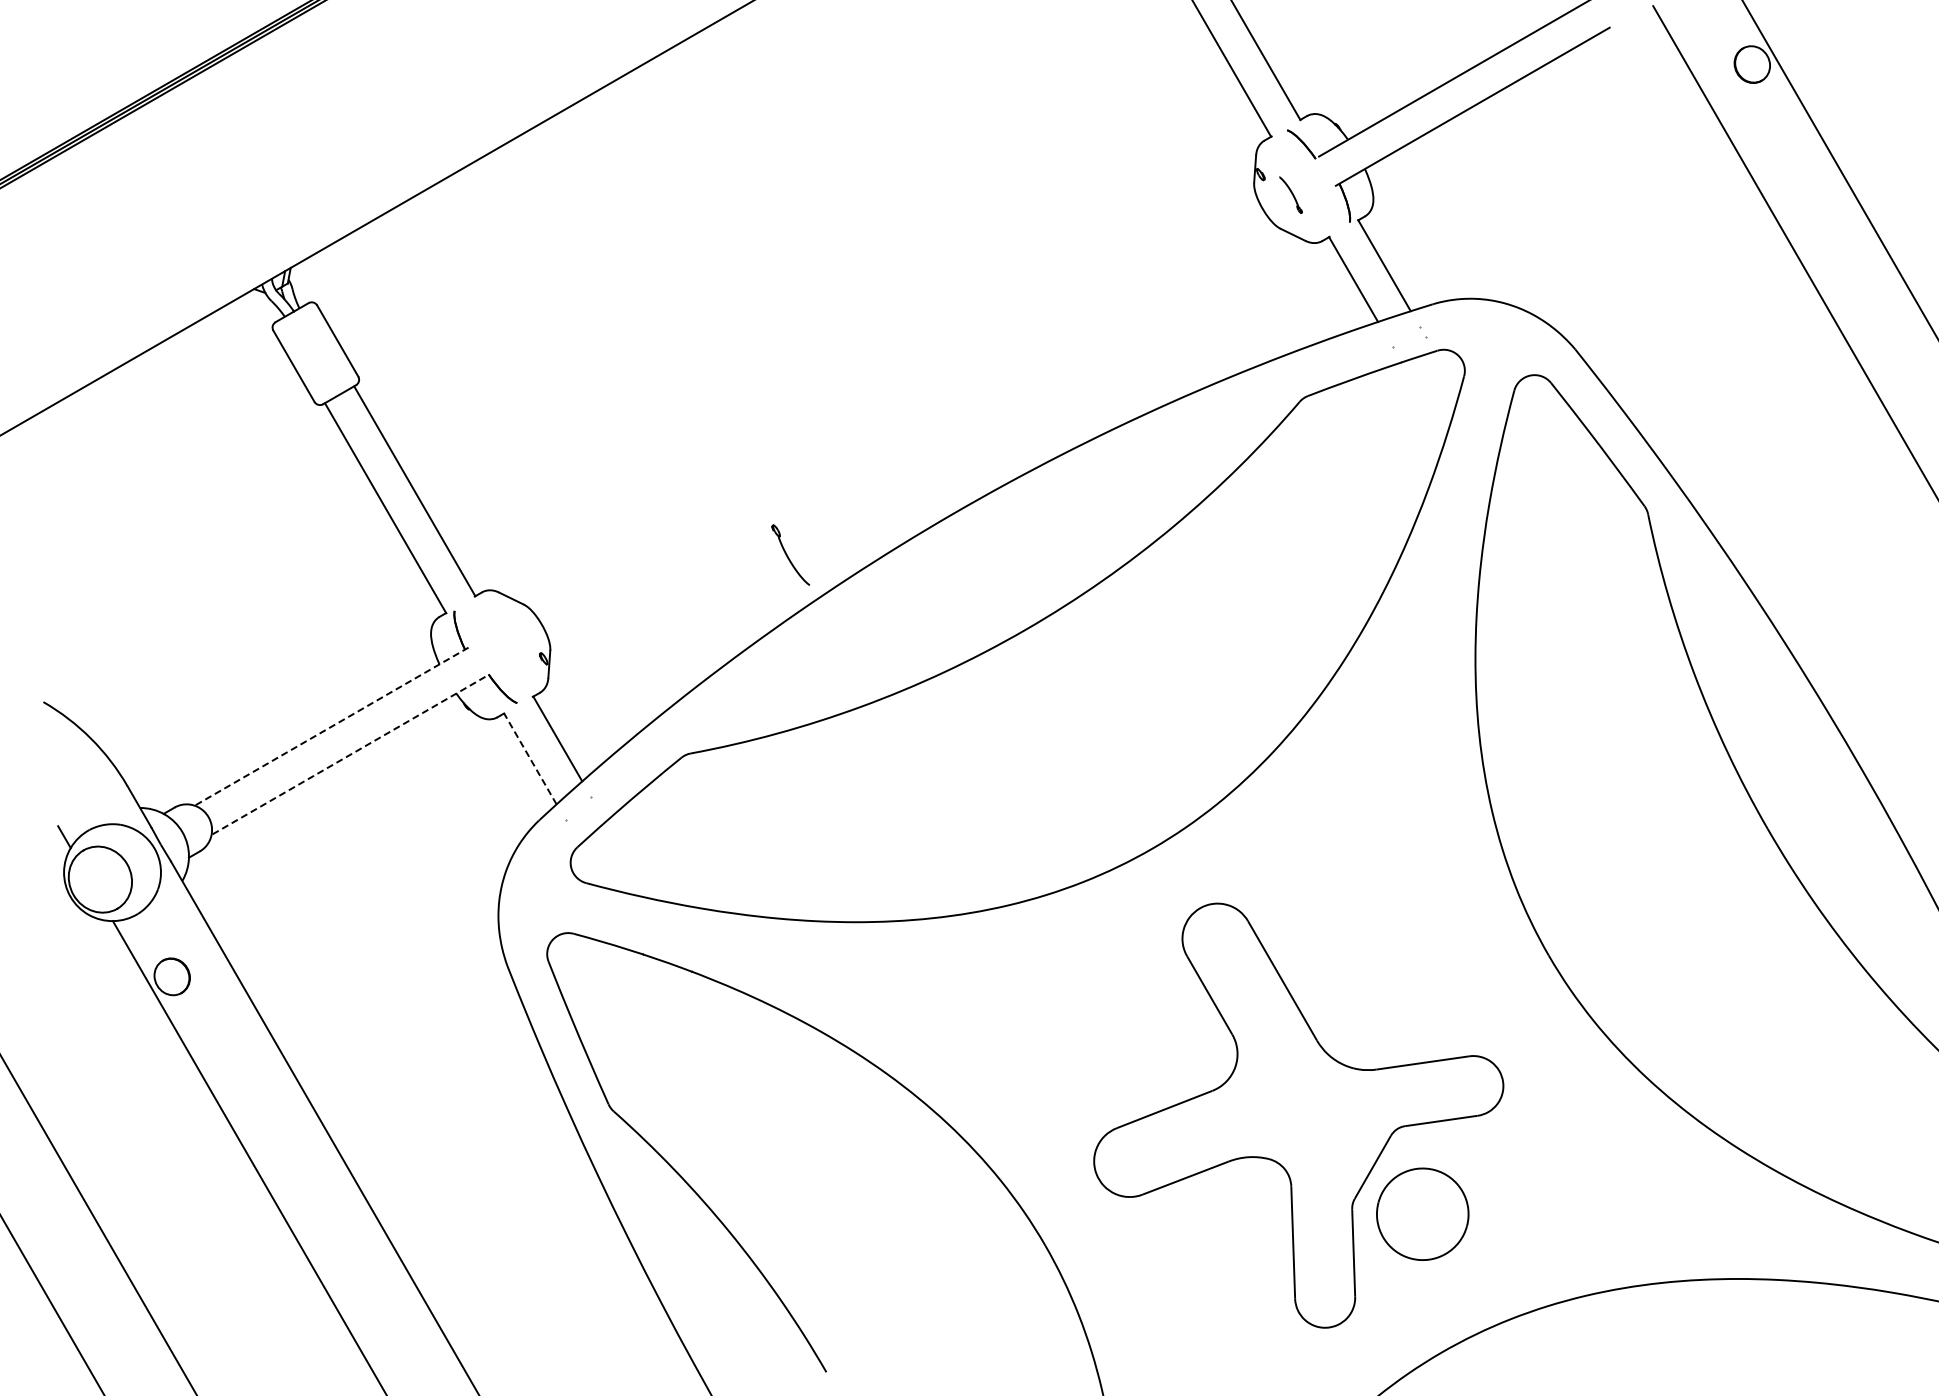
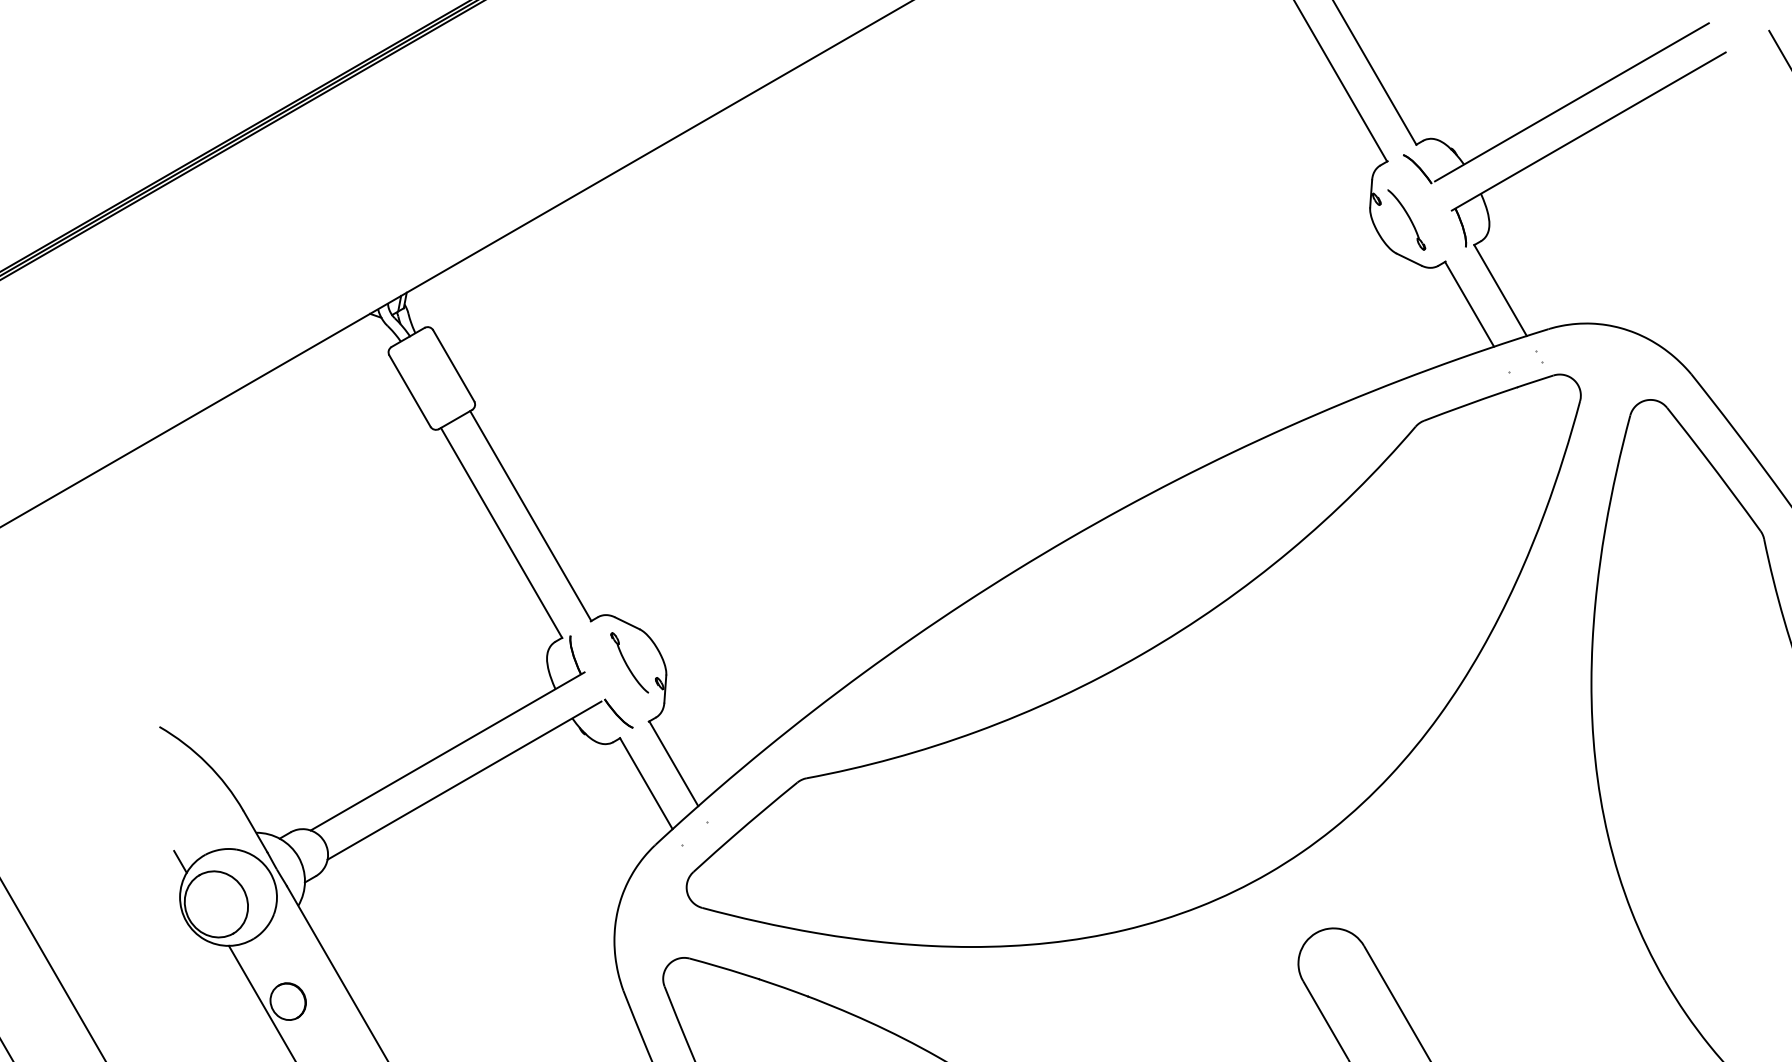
part: (1290, 194) -> (1406, 219), size x1.67
part: (790, 554) -> (629, 662), moved
line: (331, 726) -> (447, 751), dashed -> solid
line: (348, 756) -> (464, 781), dashed -> solid
line: (530, 758) -> (646, 783), dashed -> solid

